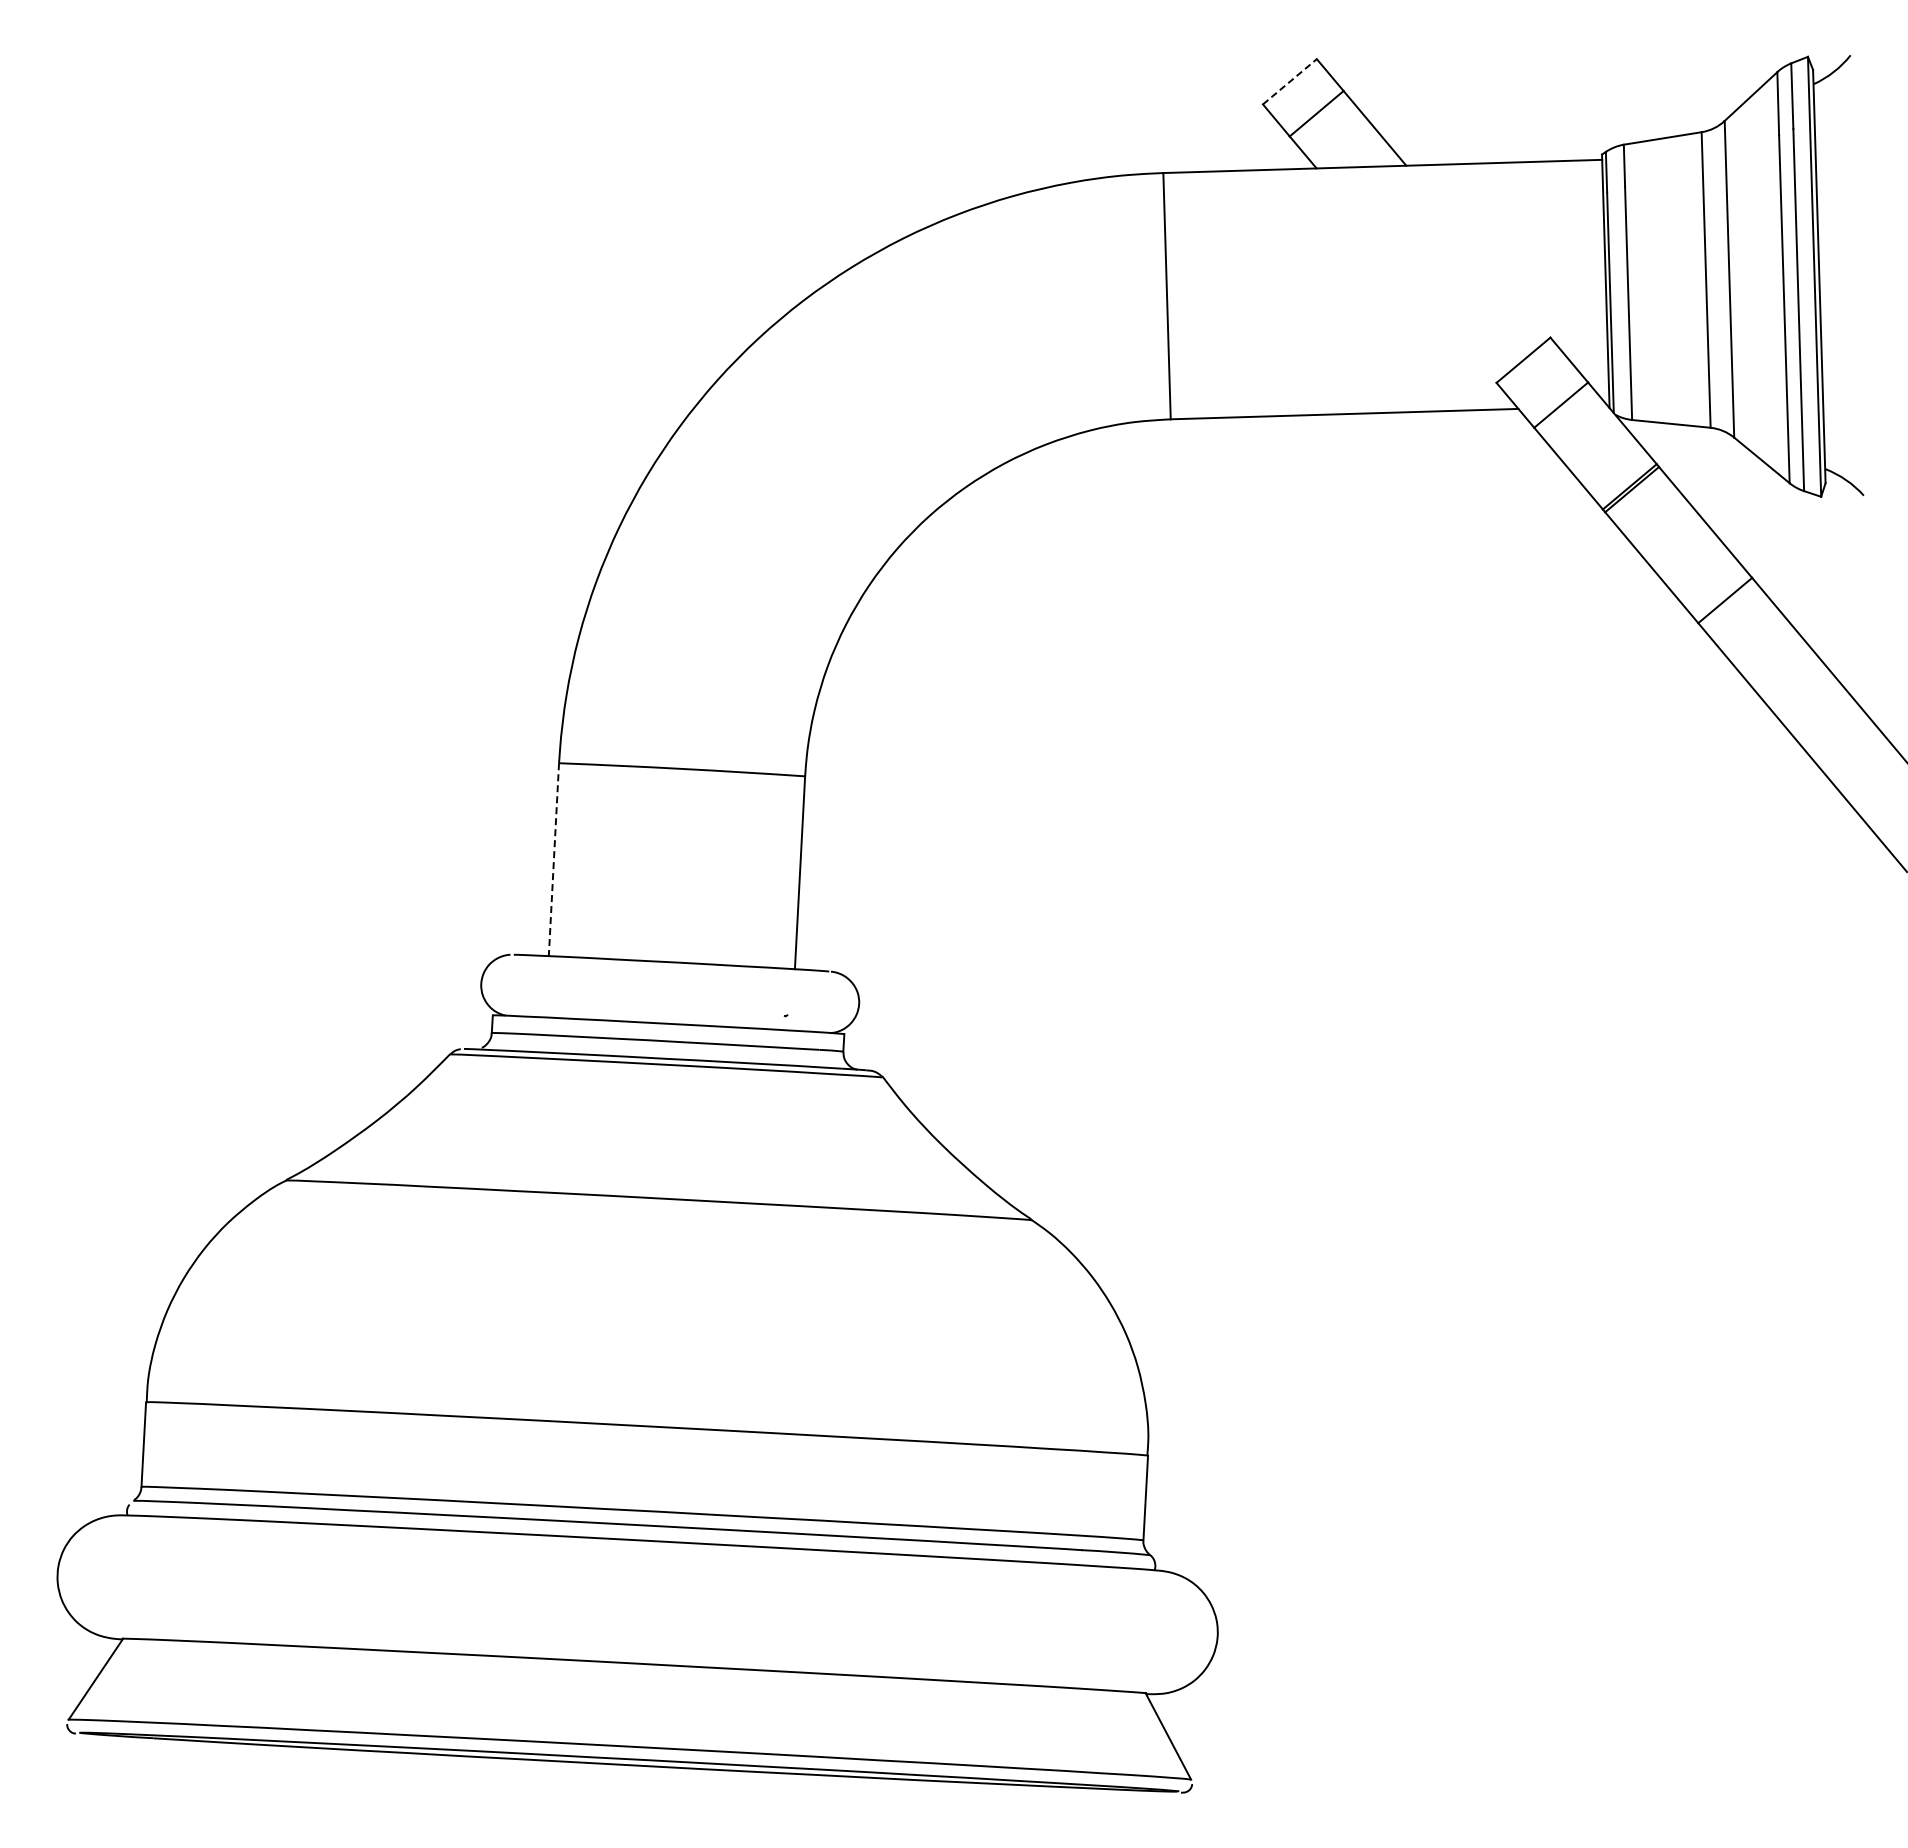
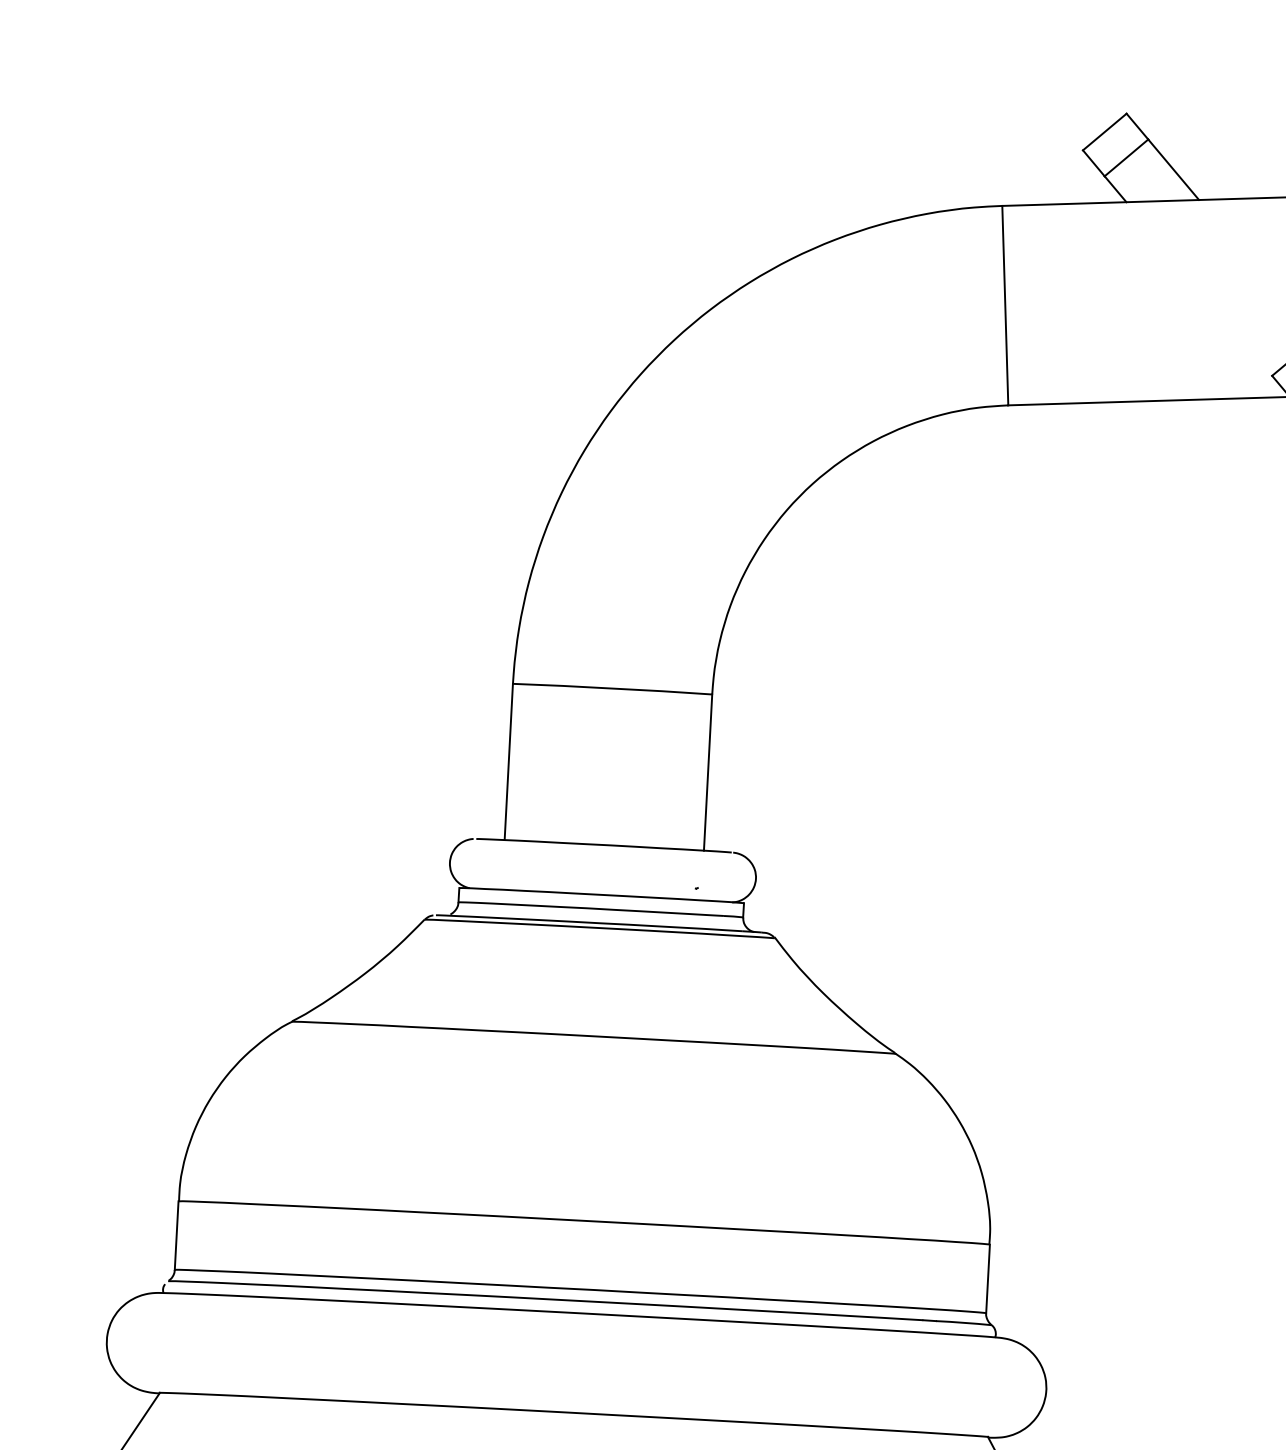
line: (1290, 81) -> (1105, 131), dashed -> solid
line: (553, 859) -> (508, 761), dashed -> solid

